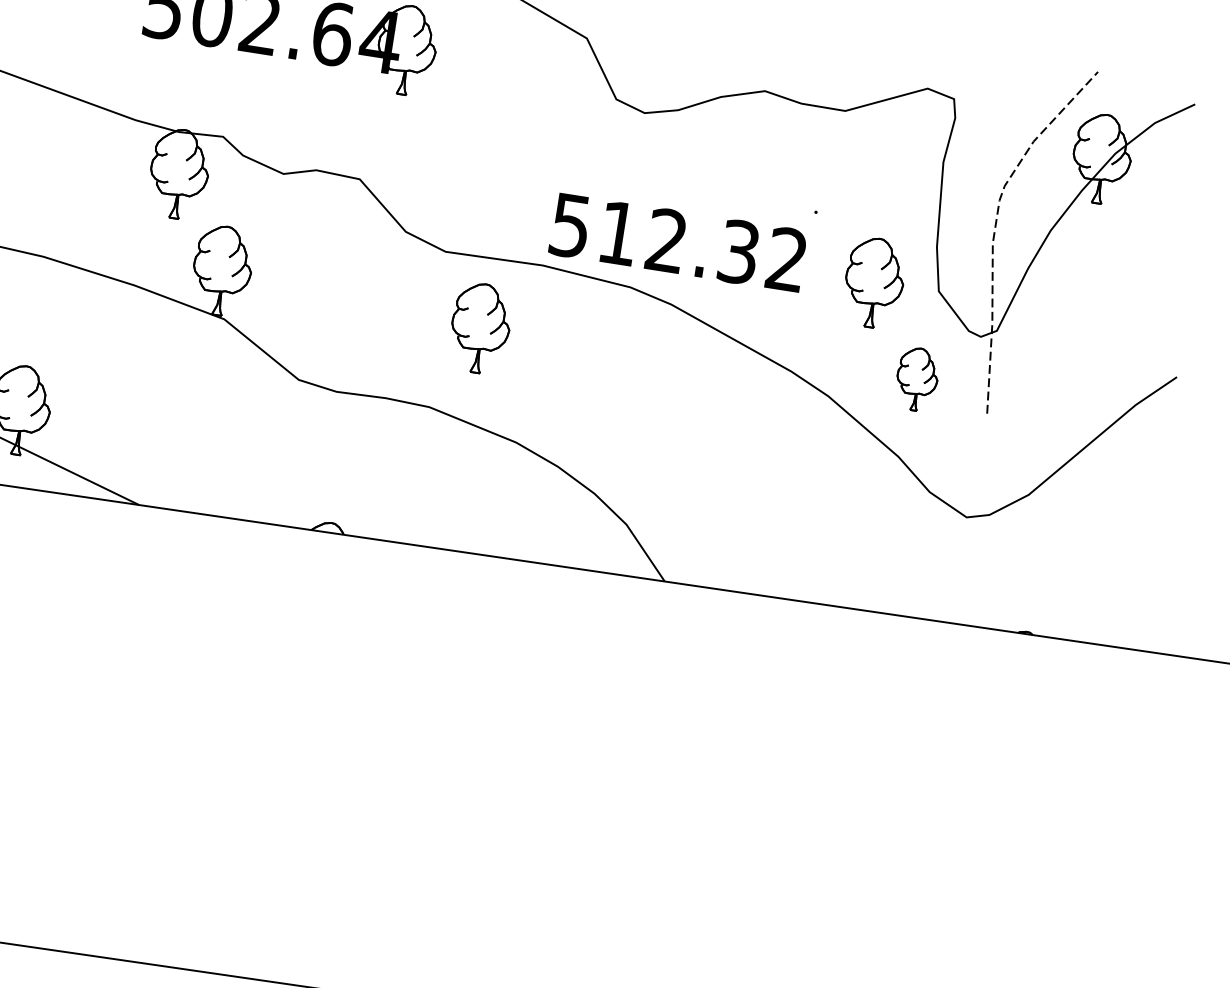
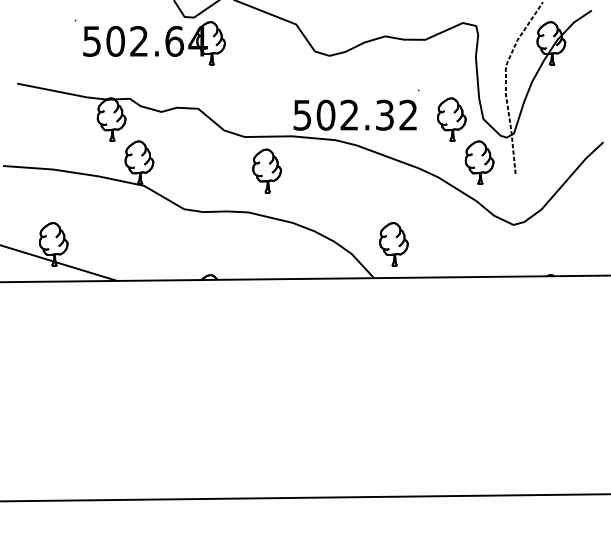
text: (617, 231) -> (325, 114), 512.32 -> 502.32
part: (917, 378) -> (479, 162), size x1.43
part: (715, 518) -> (393, 244), added

